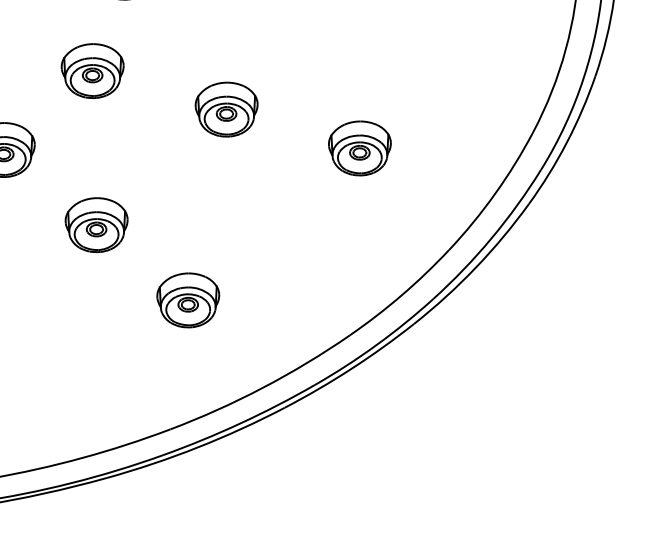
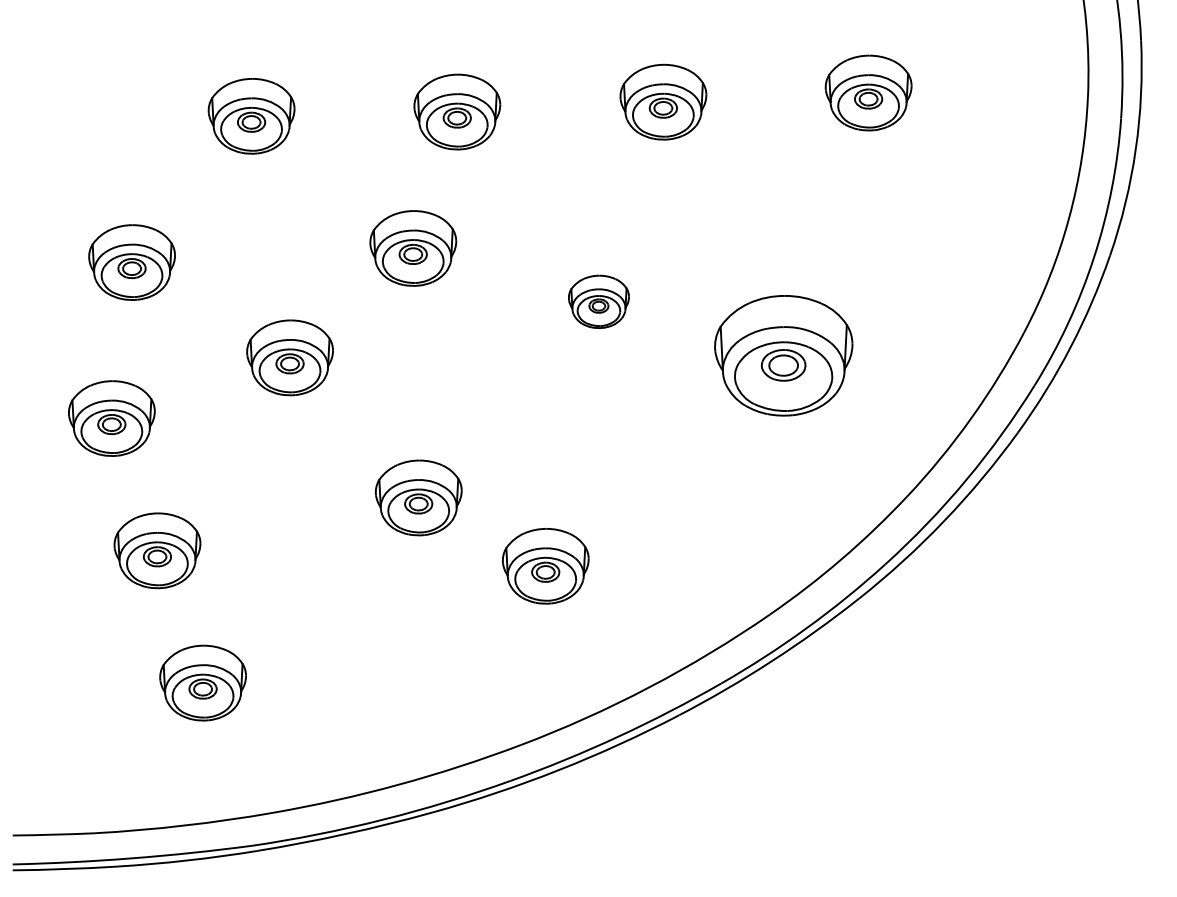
part: (226, 109) -> (598, 301), size x0.7
part: (359, 148) -> (783, 355), size x1.6
part: (96, 224) -> (418, 497), moved

